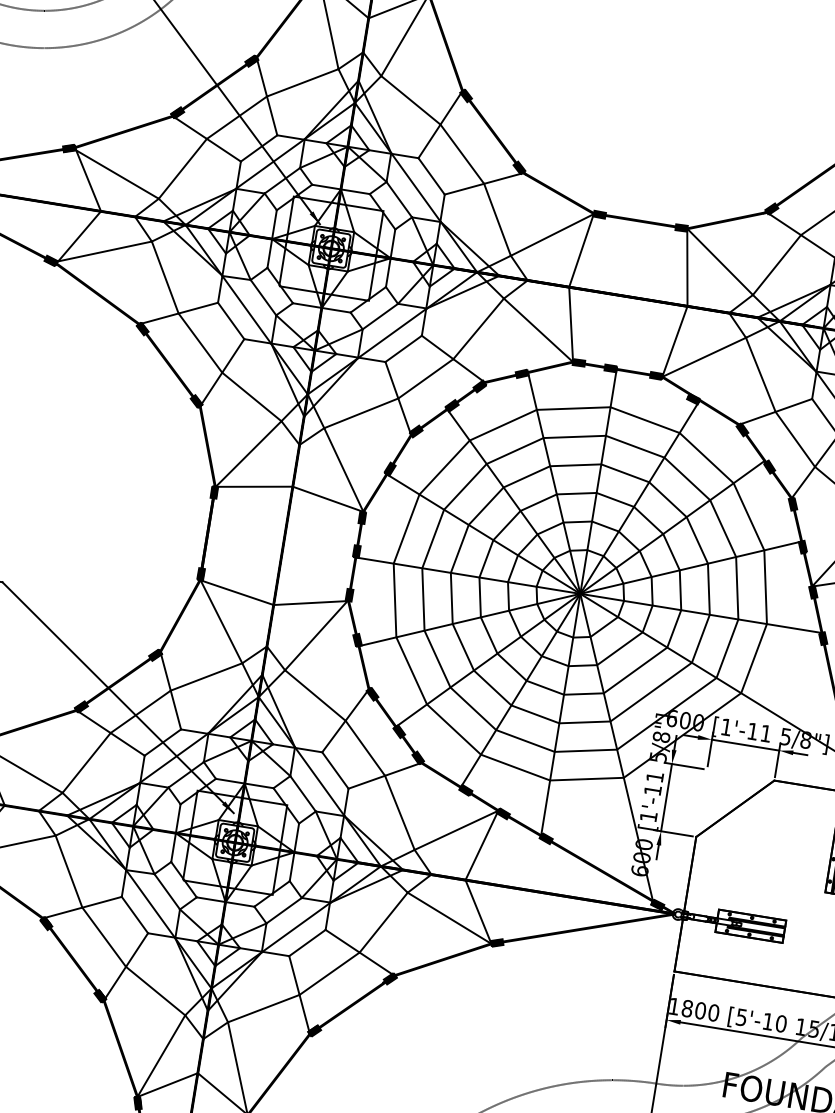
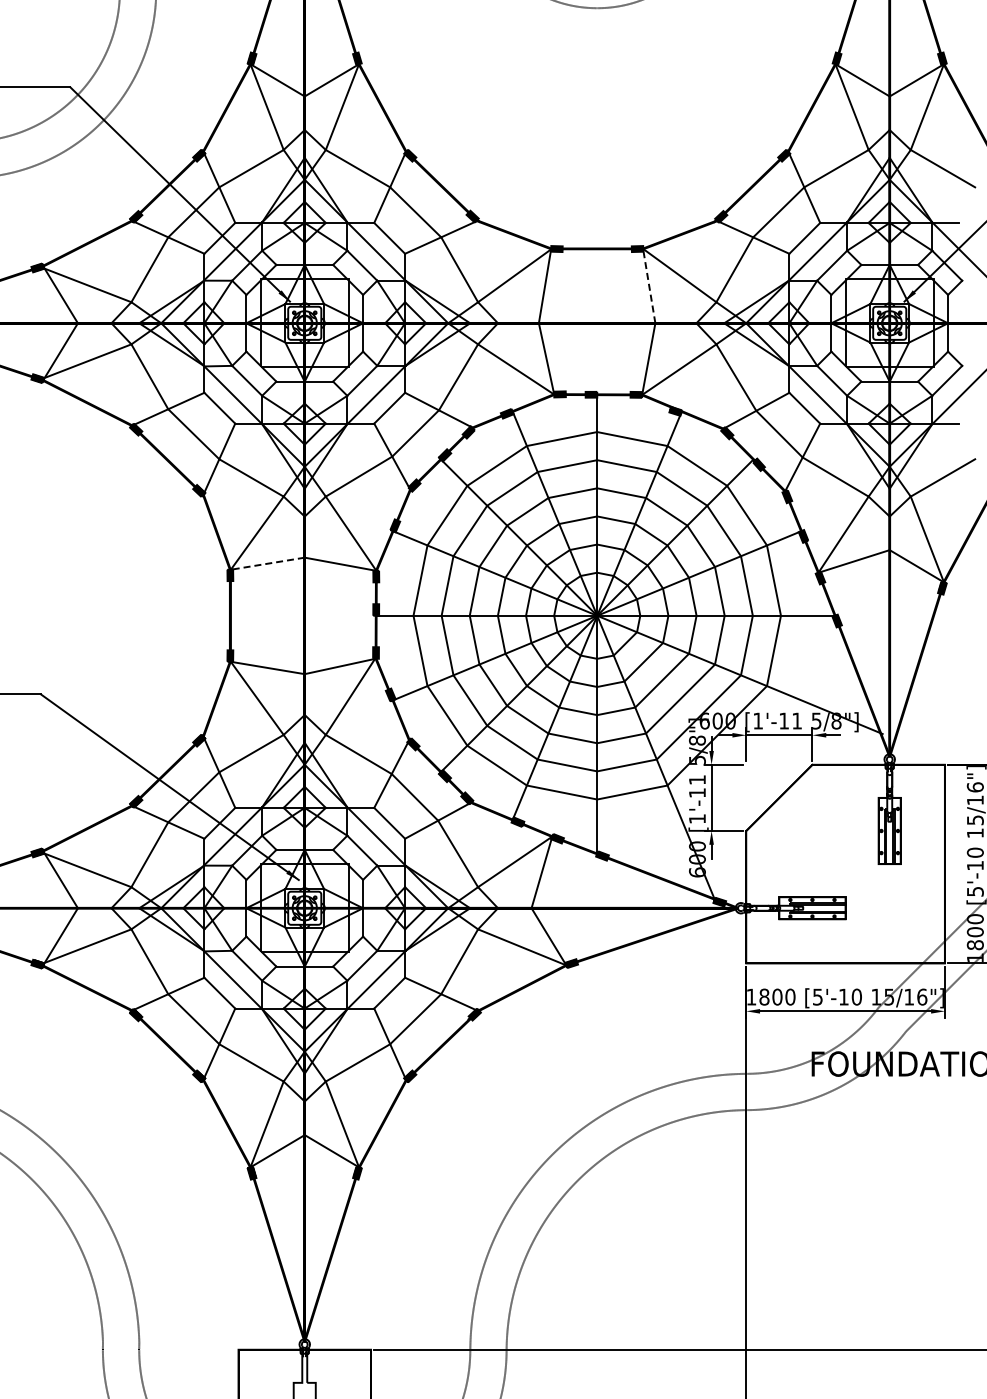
line: (687, 268) -> (649, 286), solid -> dashed
line: (254, 486) -> (267, 563), solid -> dashed

